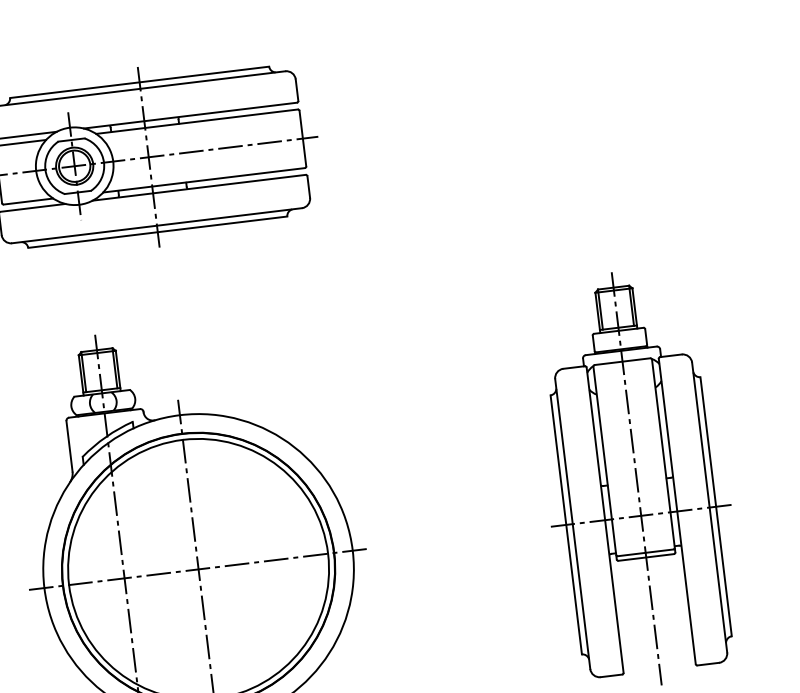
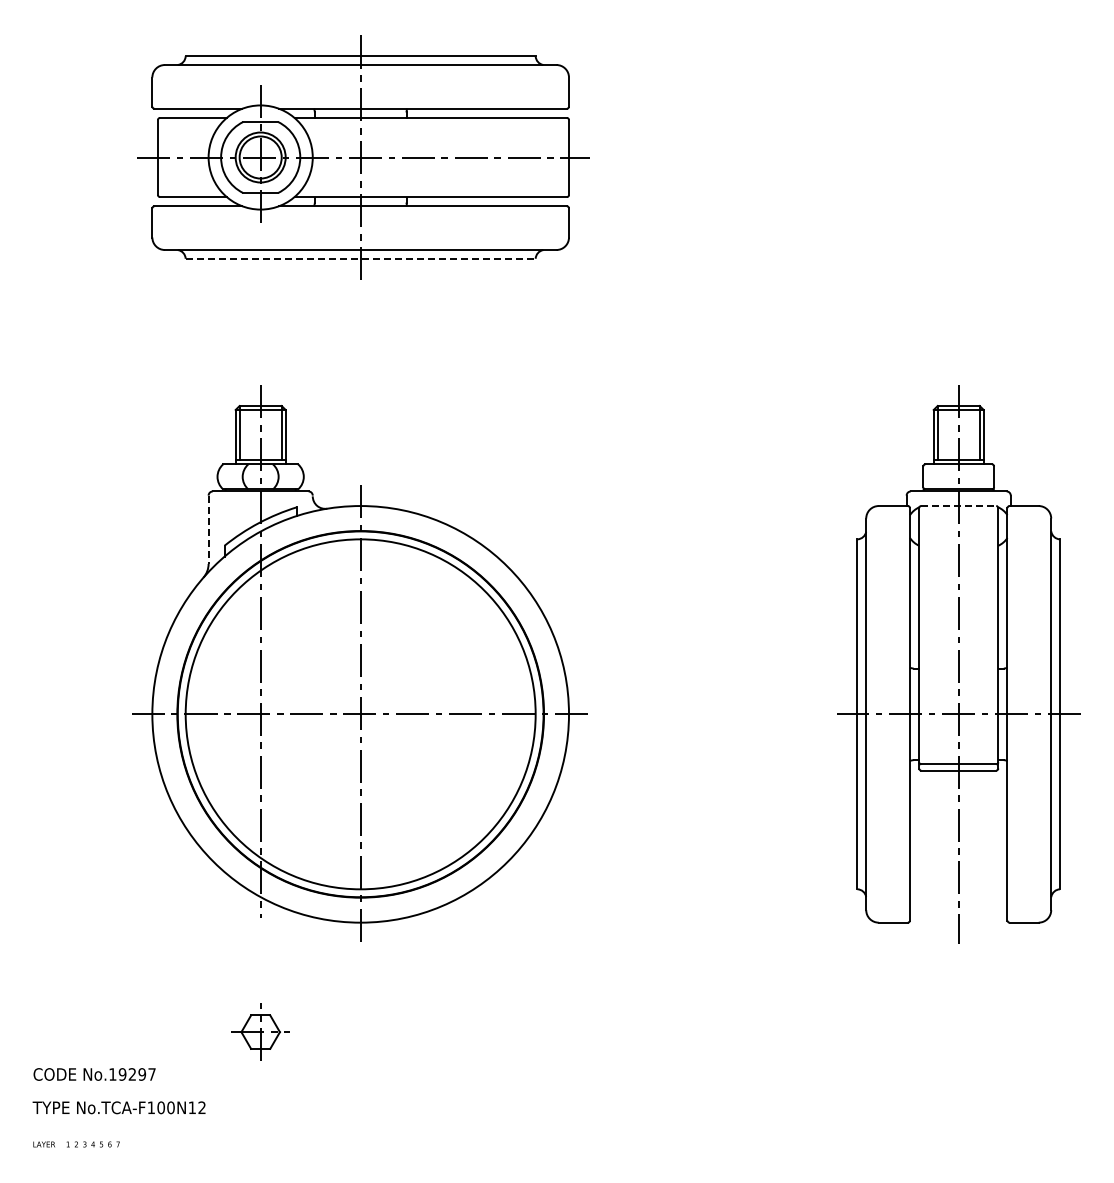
line: (157, 232) -> (360, 258), solid -> dashed
line: (623, 361) -> (959, 506), solid -> dashed
line: (69, 446) -> (208, 530), solid -> dashed

